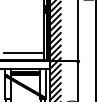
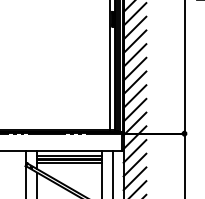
line: (23, 52) -> (64, 114), removed

